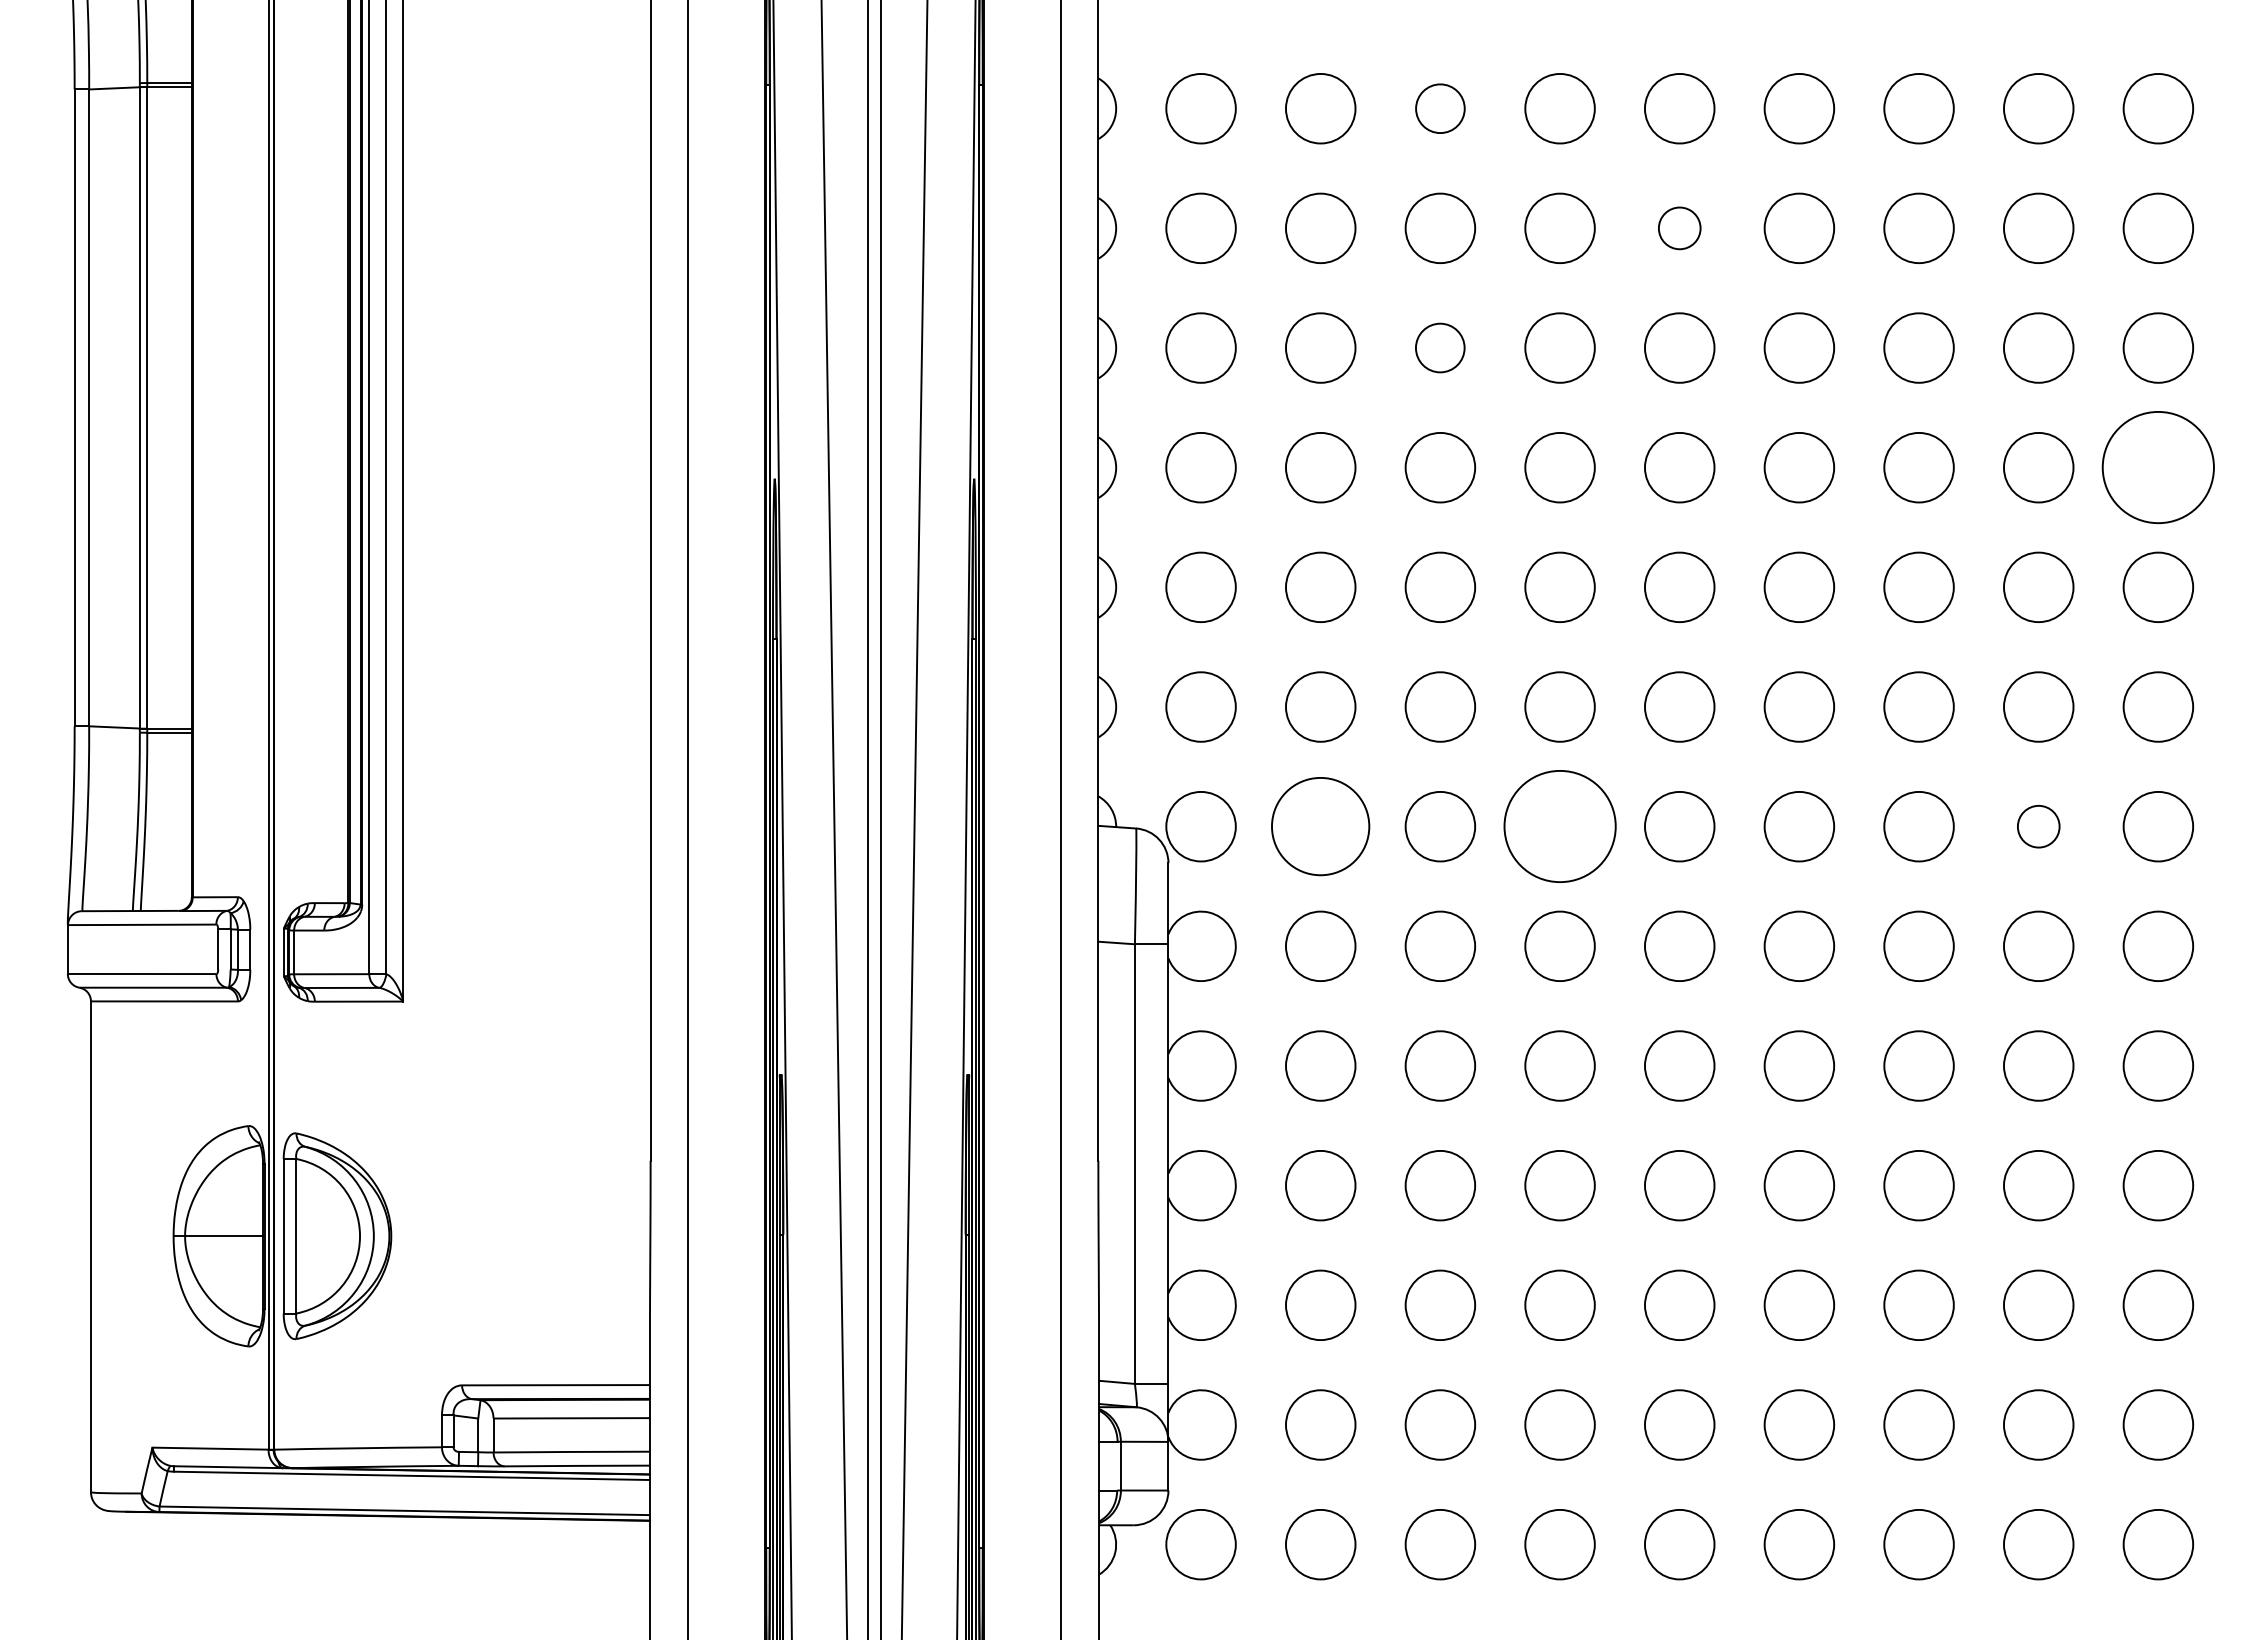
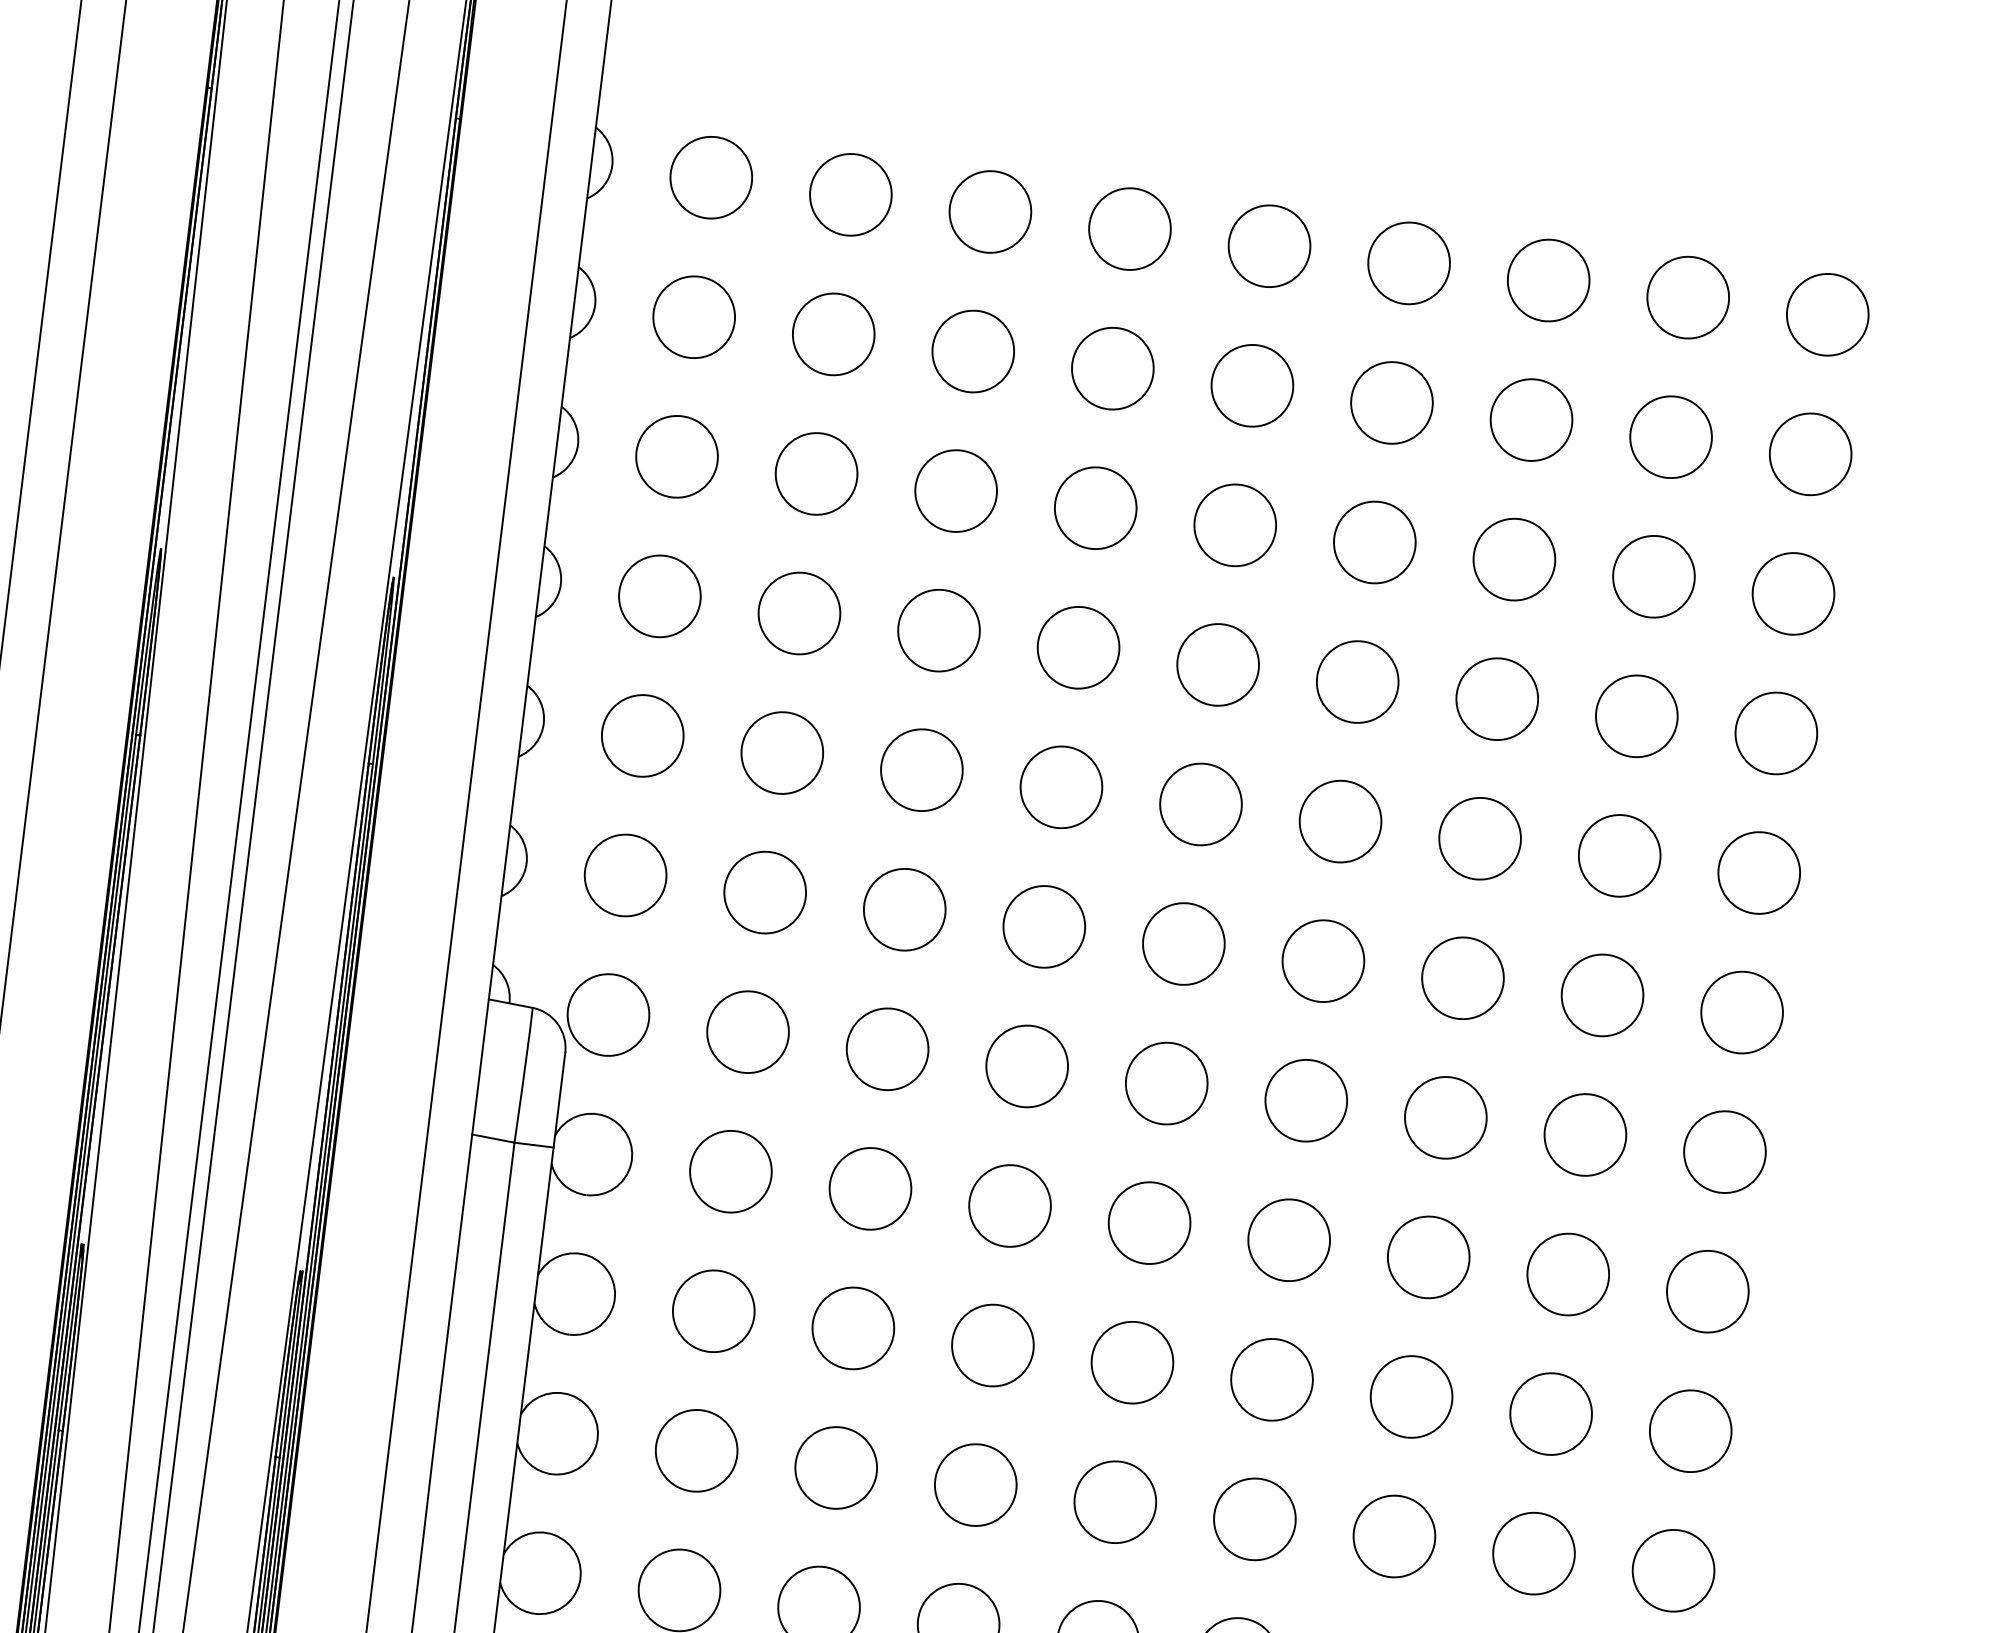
circle: (1440, 108) -> (990, 211), size x1.43
circle: (1679, 228) -> (1252, 385), size x1.67
circle: (1439, 347) -> (955, 490), size x1.43
circle: (2158, 467) -> (1776, 733), size x0.62
circle: (1320, 826) -> (747, 1031), size x0.71
circle: (1559, 826) -> (1026, 1066), size x0.62
circle: (2038, 826) -> (1585, 1134), size x1.67

